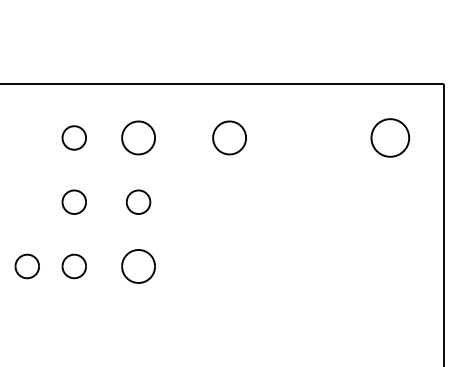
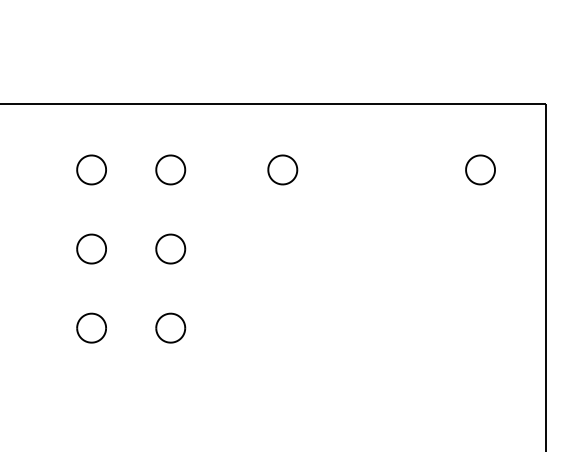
part: (138, 137) -> (170, 169), size x0.71
part: (229, 137) -> (282, 169), size x0.71
part: (389, 137) -> (479, 169), size x0.62
part: (26, 266) -> (32, 328), removed
part: (138, 266) -> (170, 328), size x0.71

